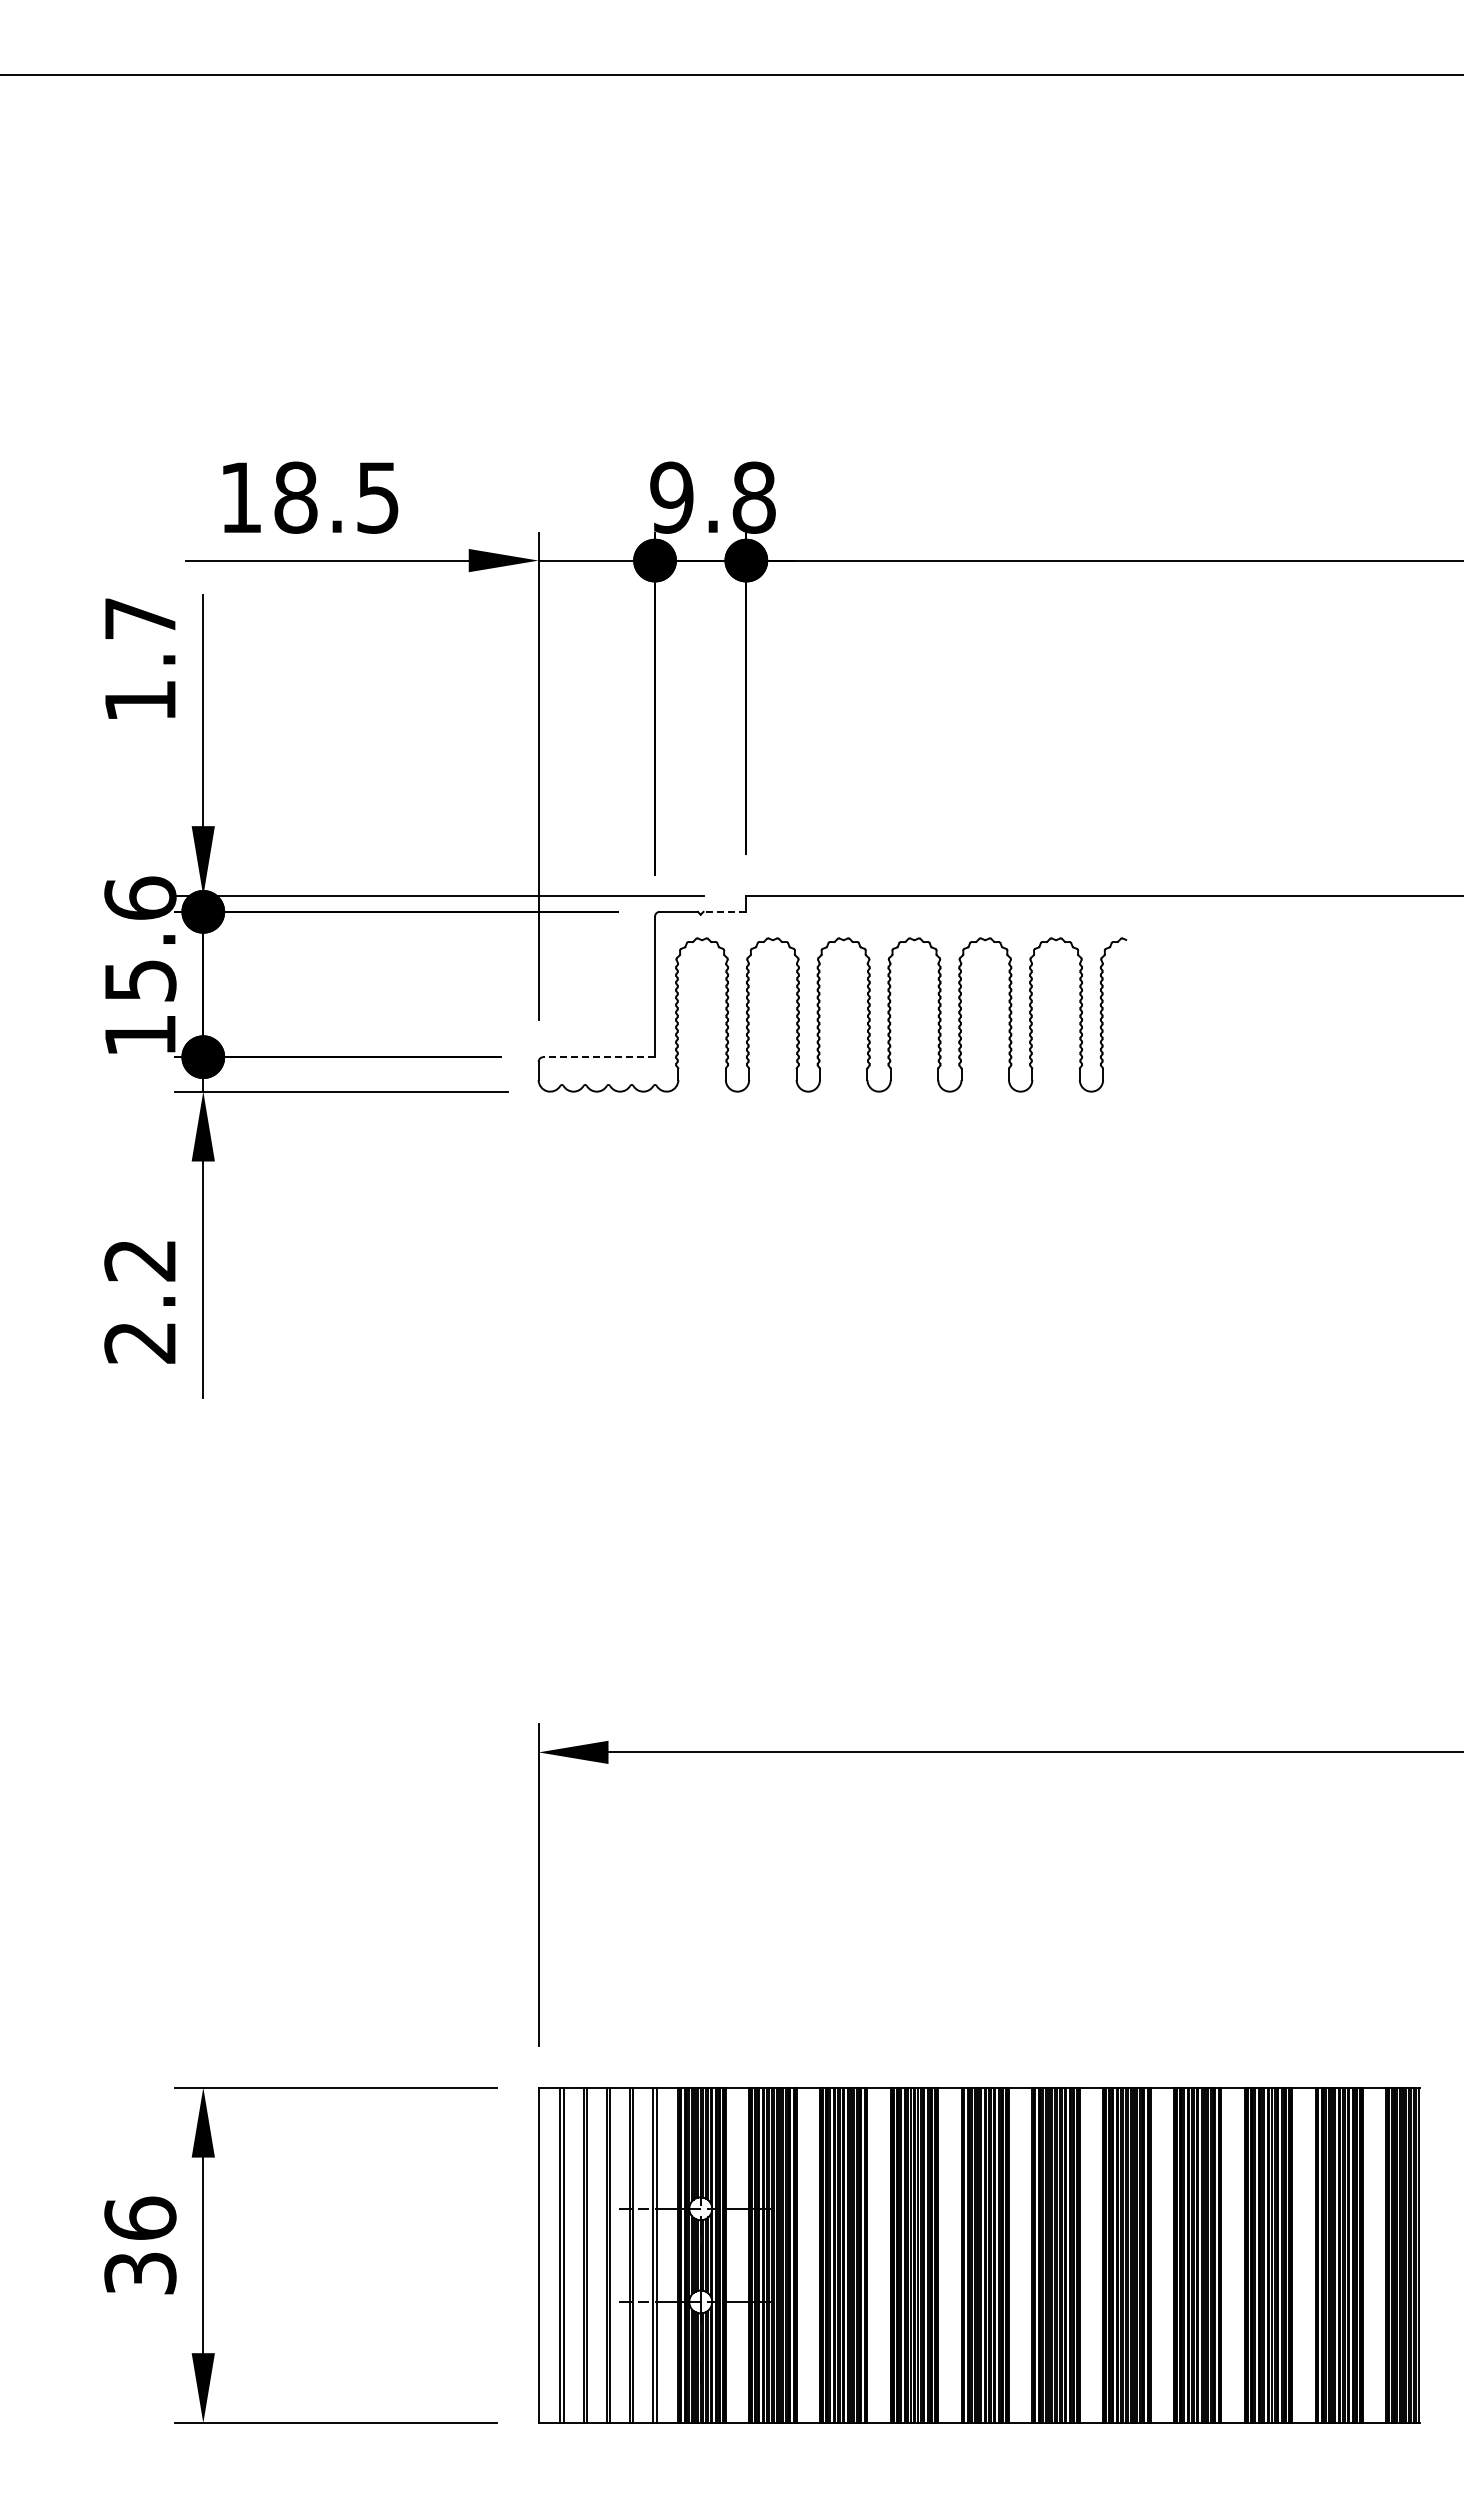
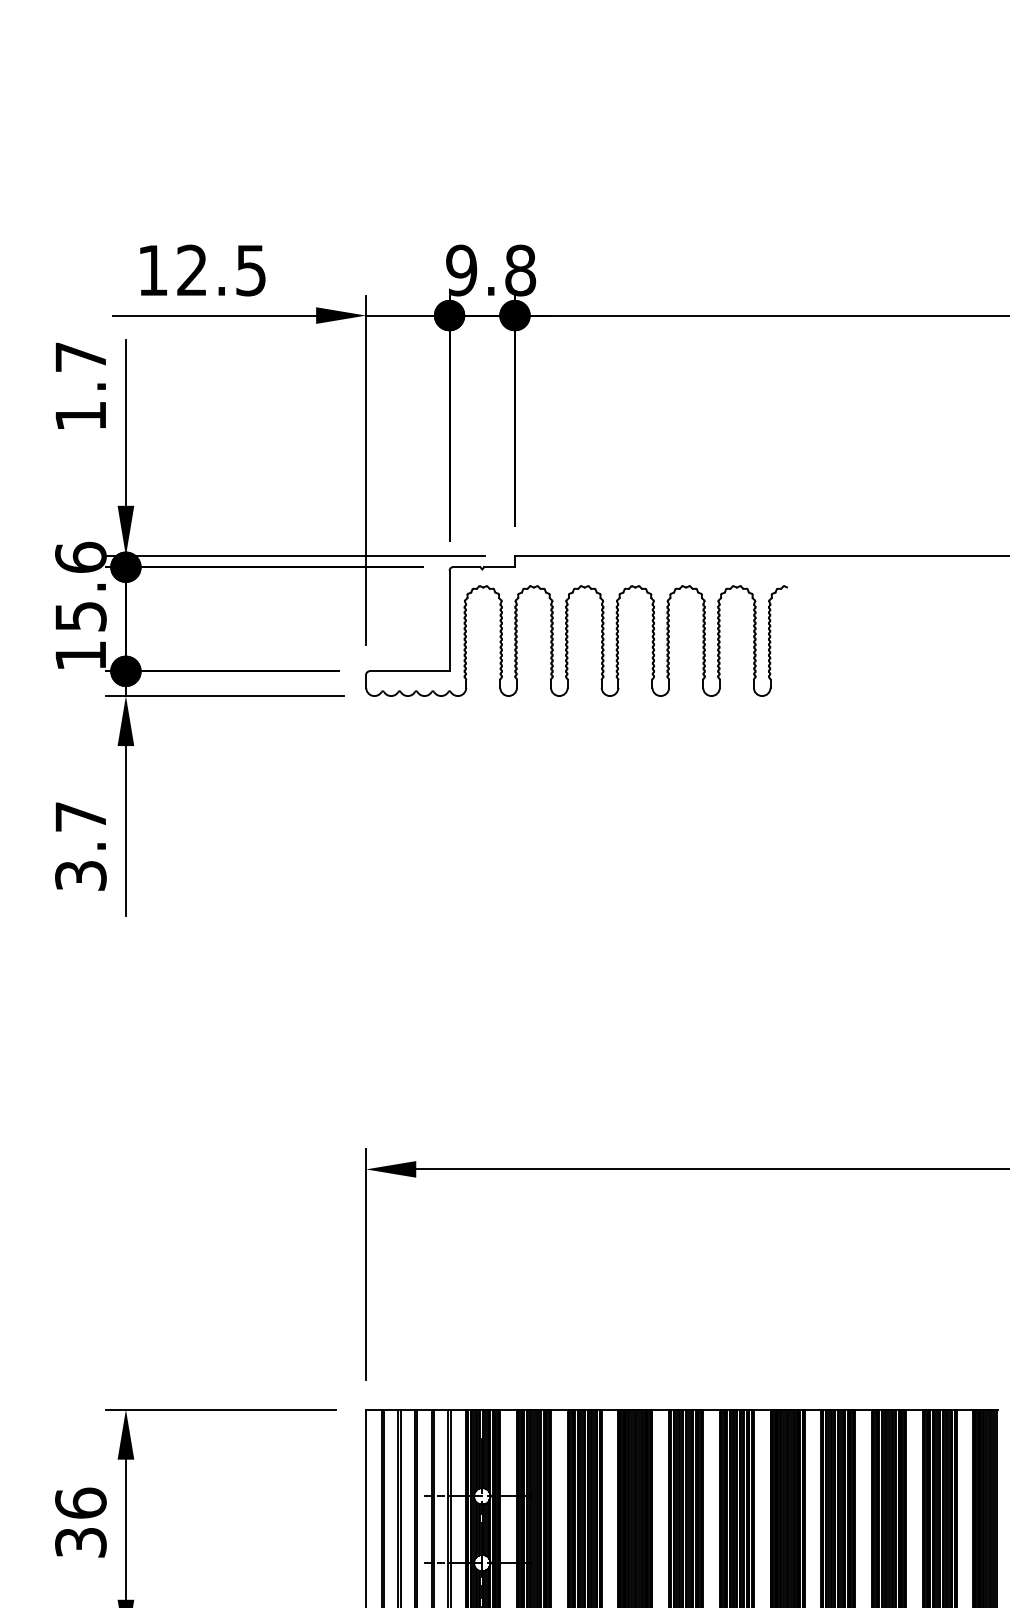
text: (295, 497) -> (191, 270), 18.5 -> 12.5
line: (724, 911) -> (499, 566), dashed -> solid
line: (599, 1057) -> (409, 671), dashed -> solid
text: (140, 1301) -> (80, 846), 2.2 -> 3.7

